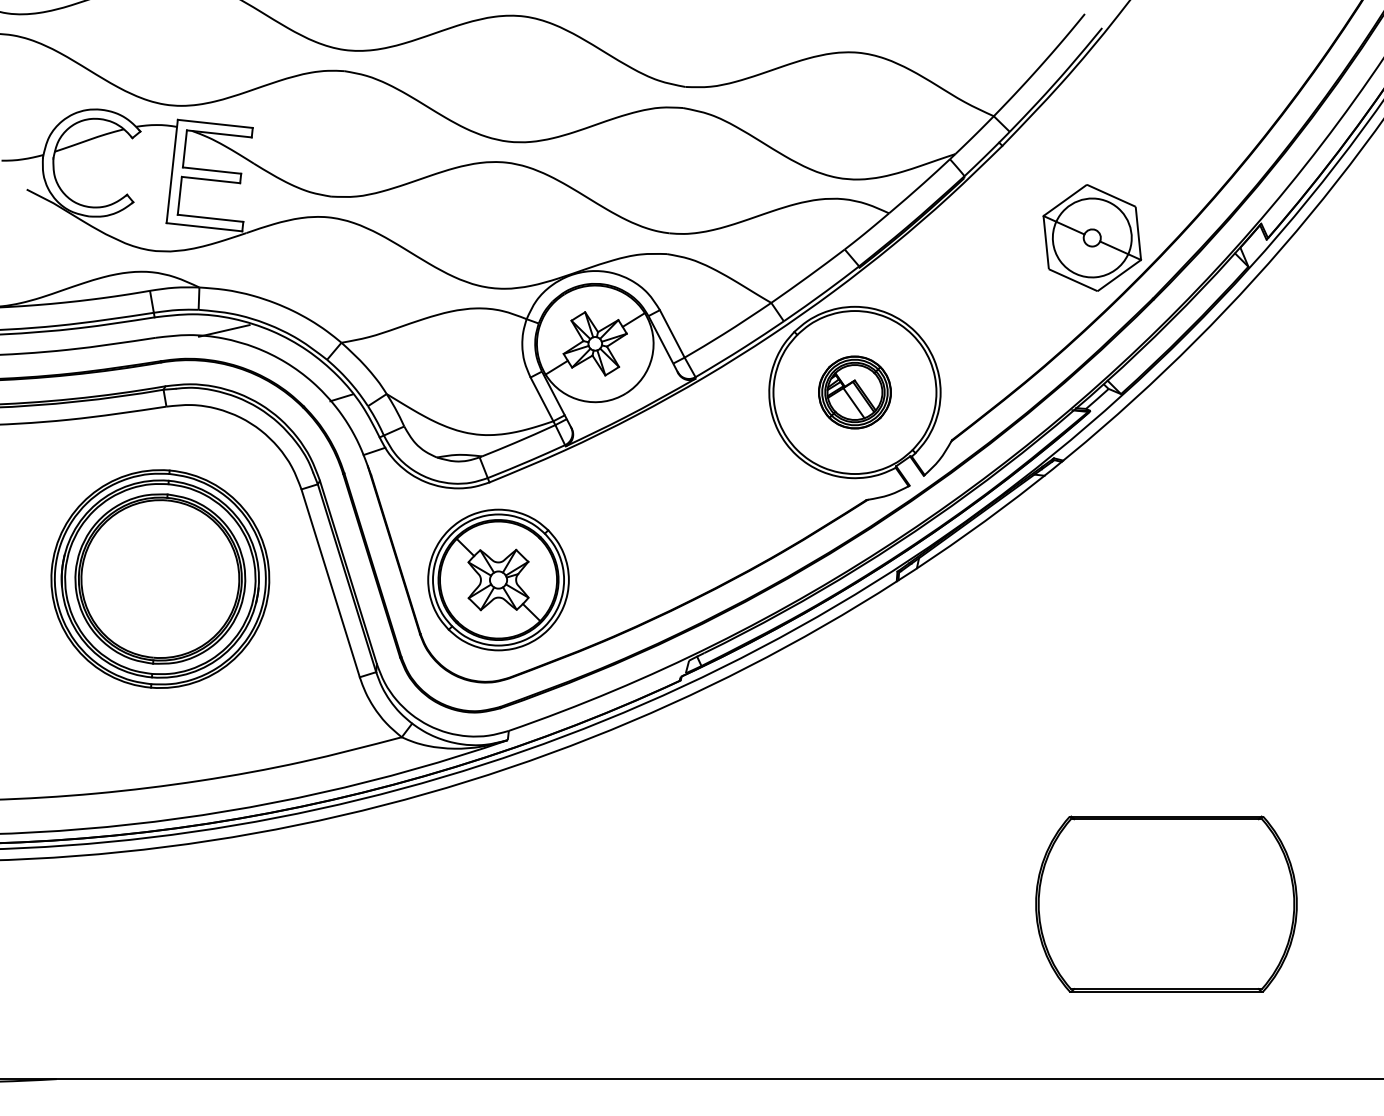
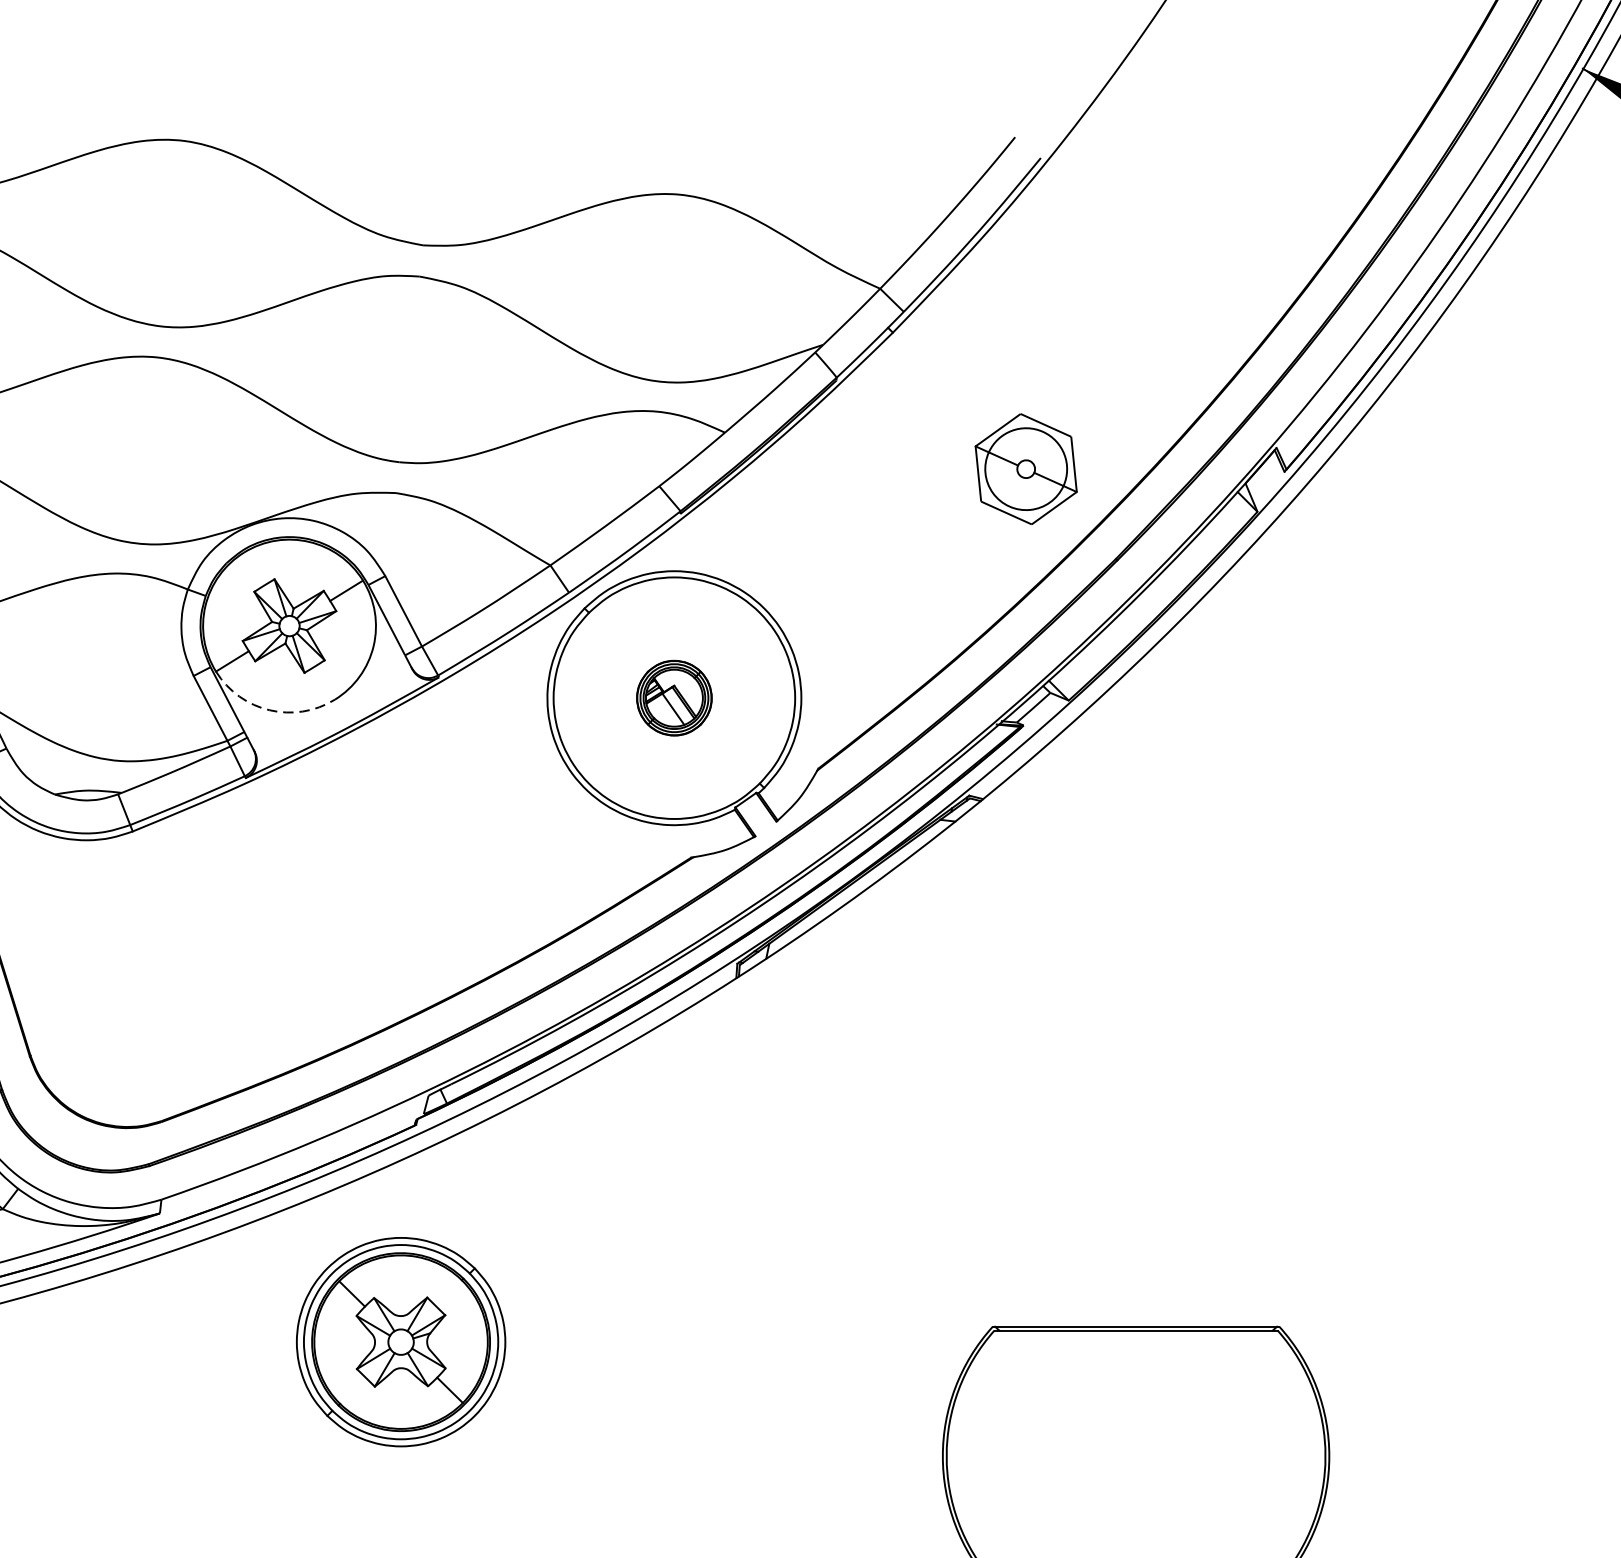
part: (1092, 237) -> (1026, 468), size x0.7
part: (854, 392) -> (673, 698), size x0.7
arc: (581, 400) -> (269, 710), solid -> dashed
part: (498, 579) -> (401, 1341), moved

